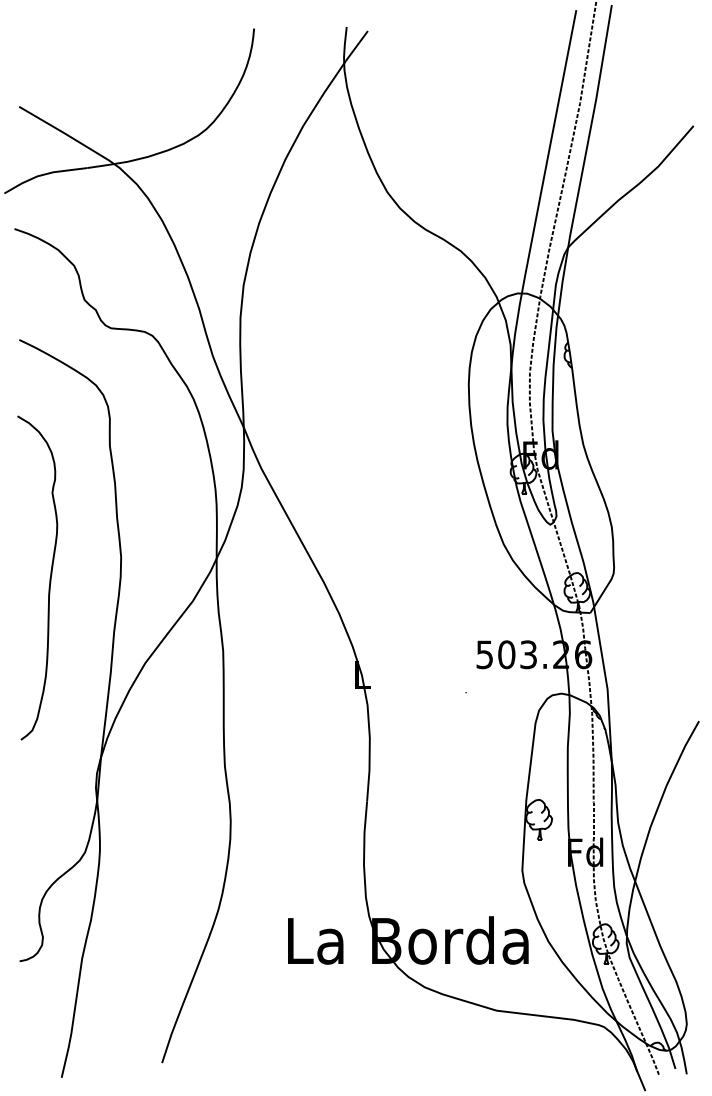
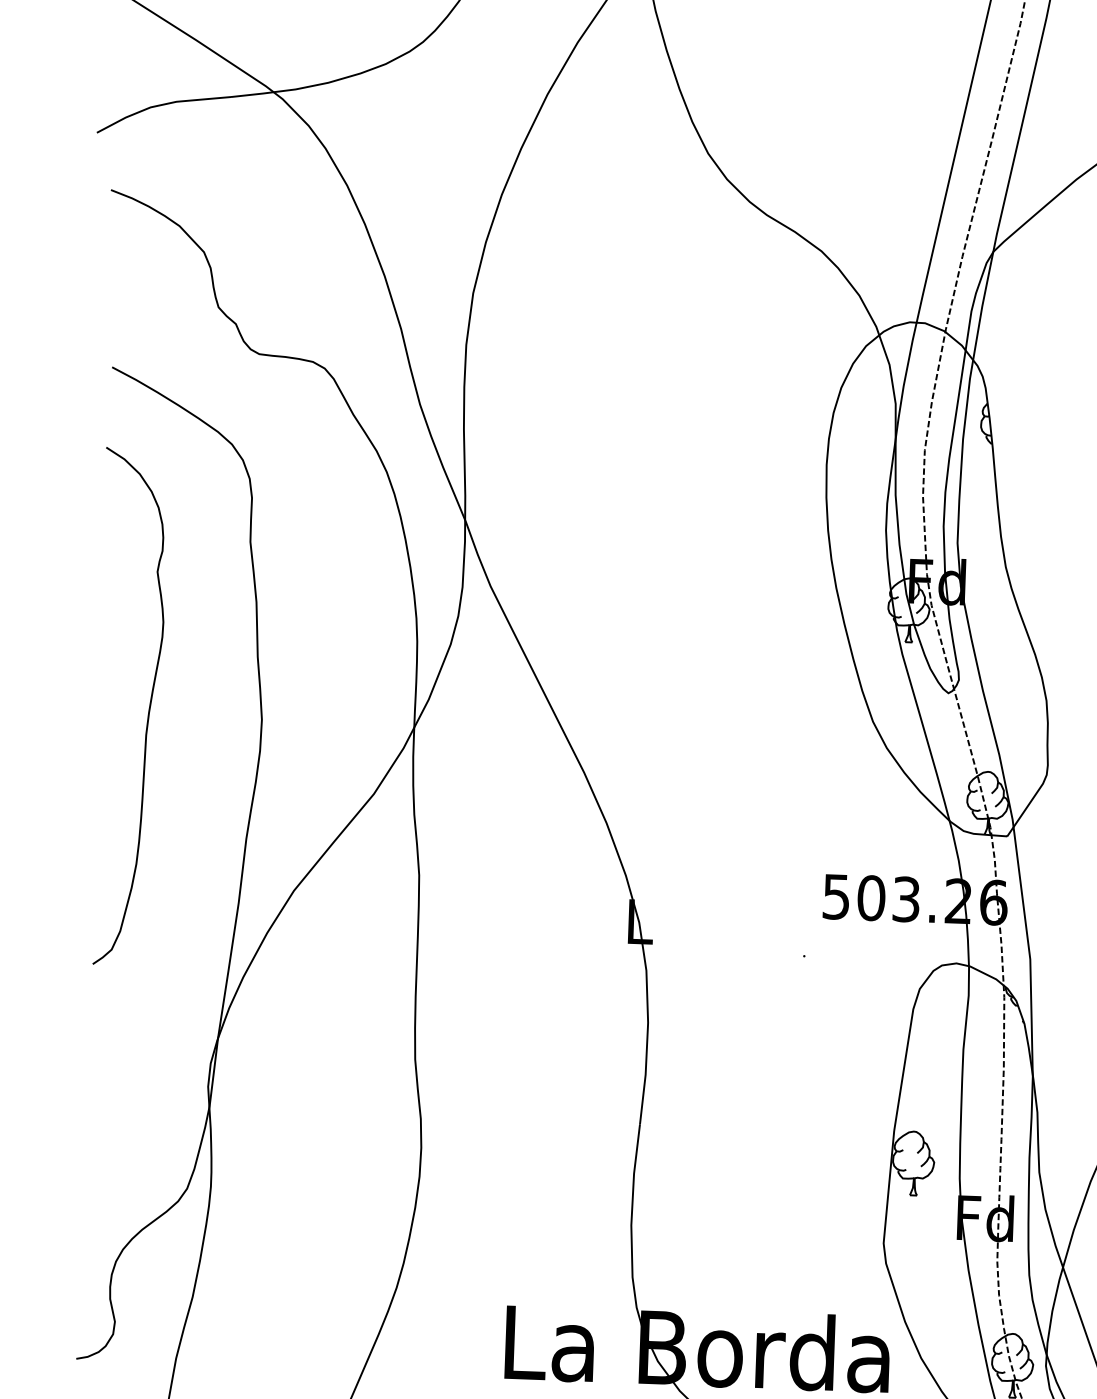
curve: (49, 578) -> (147, 708), moved

